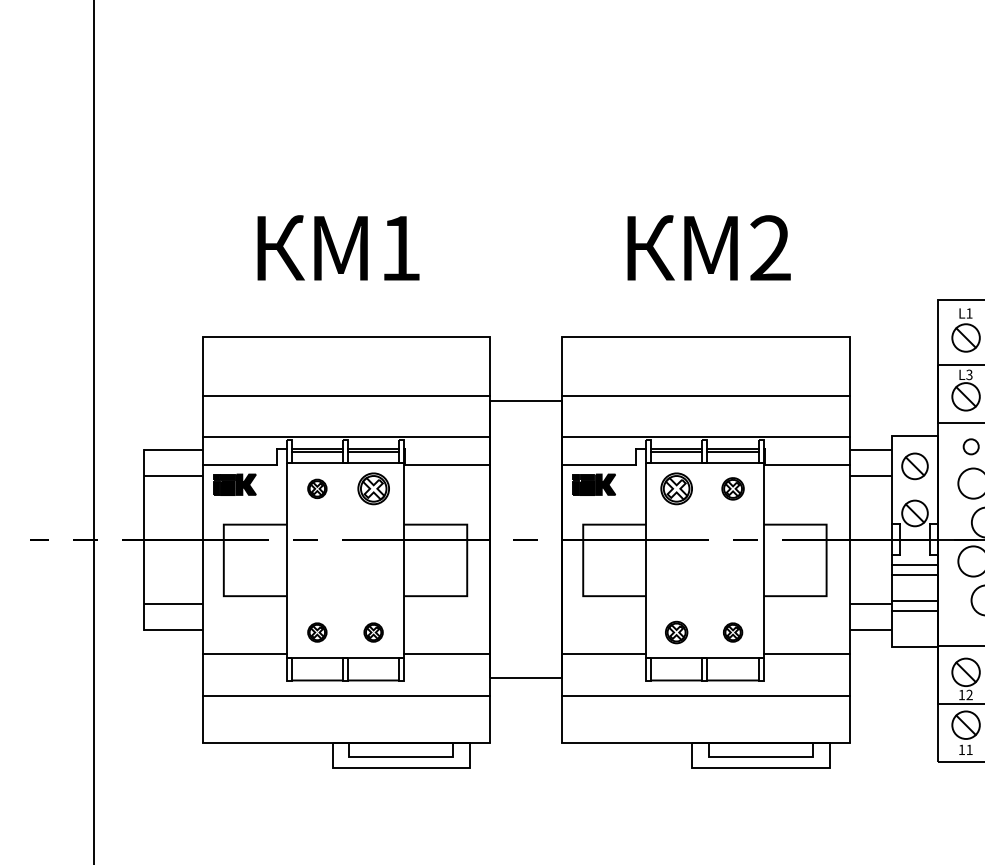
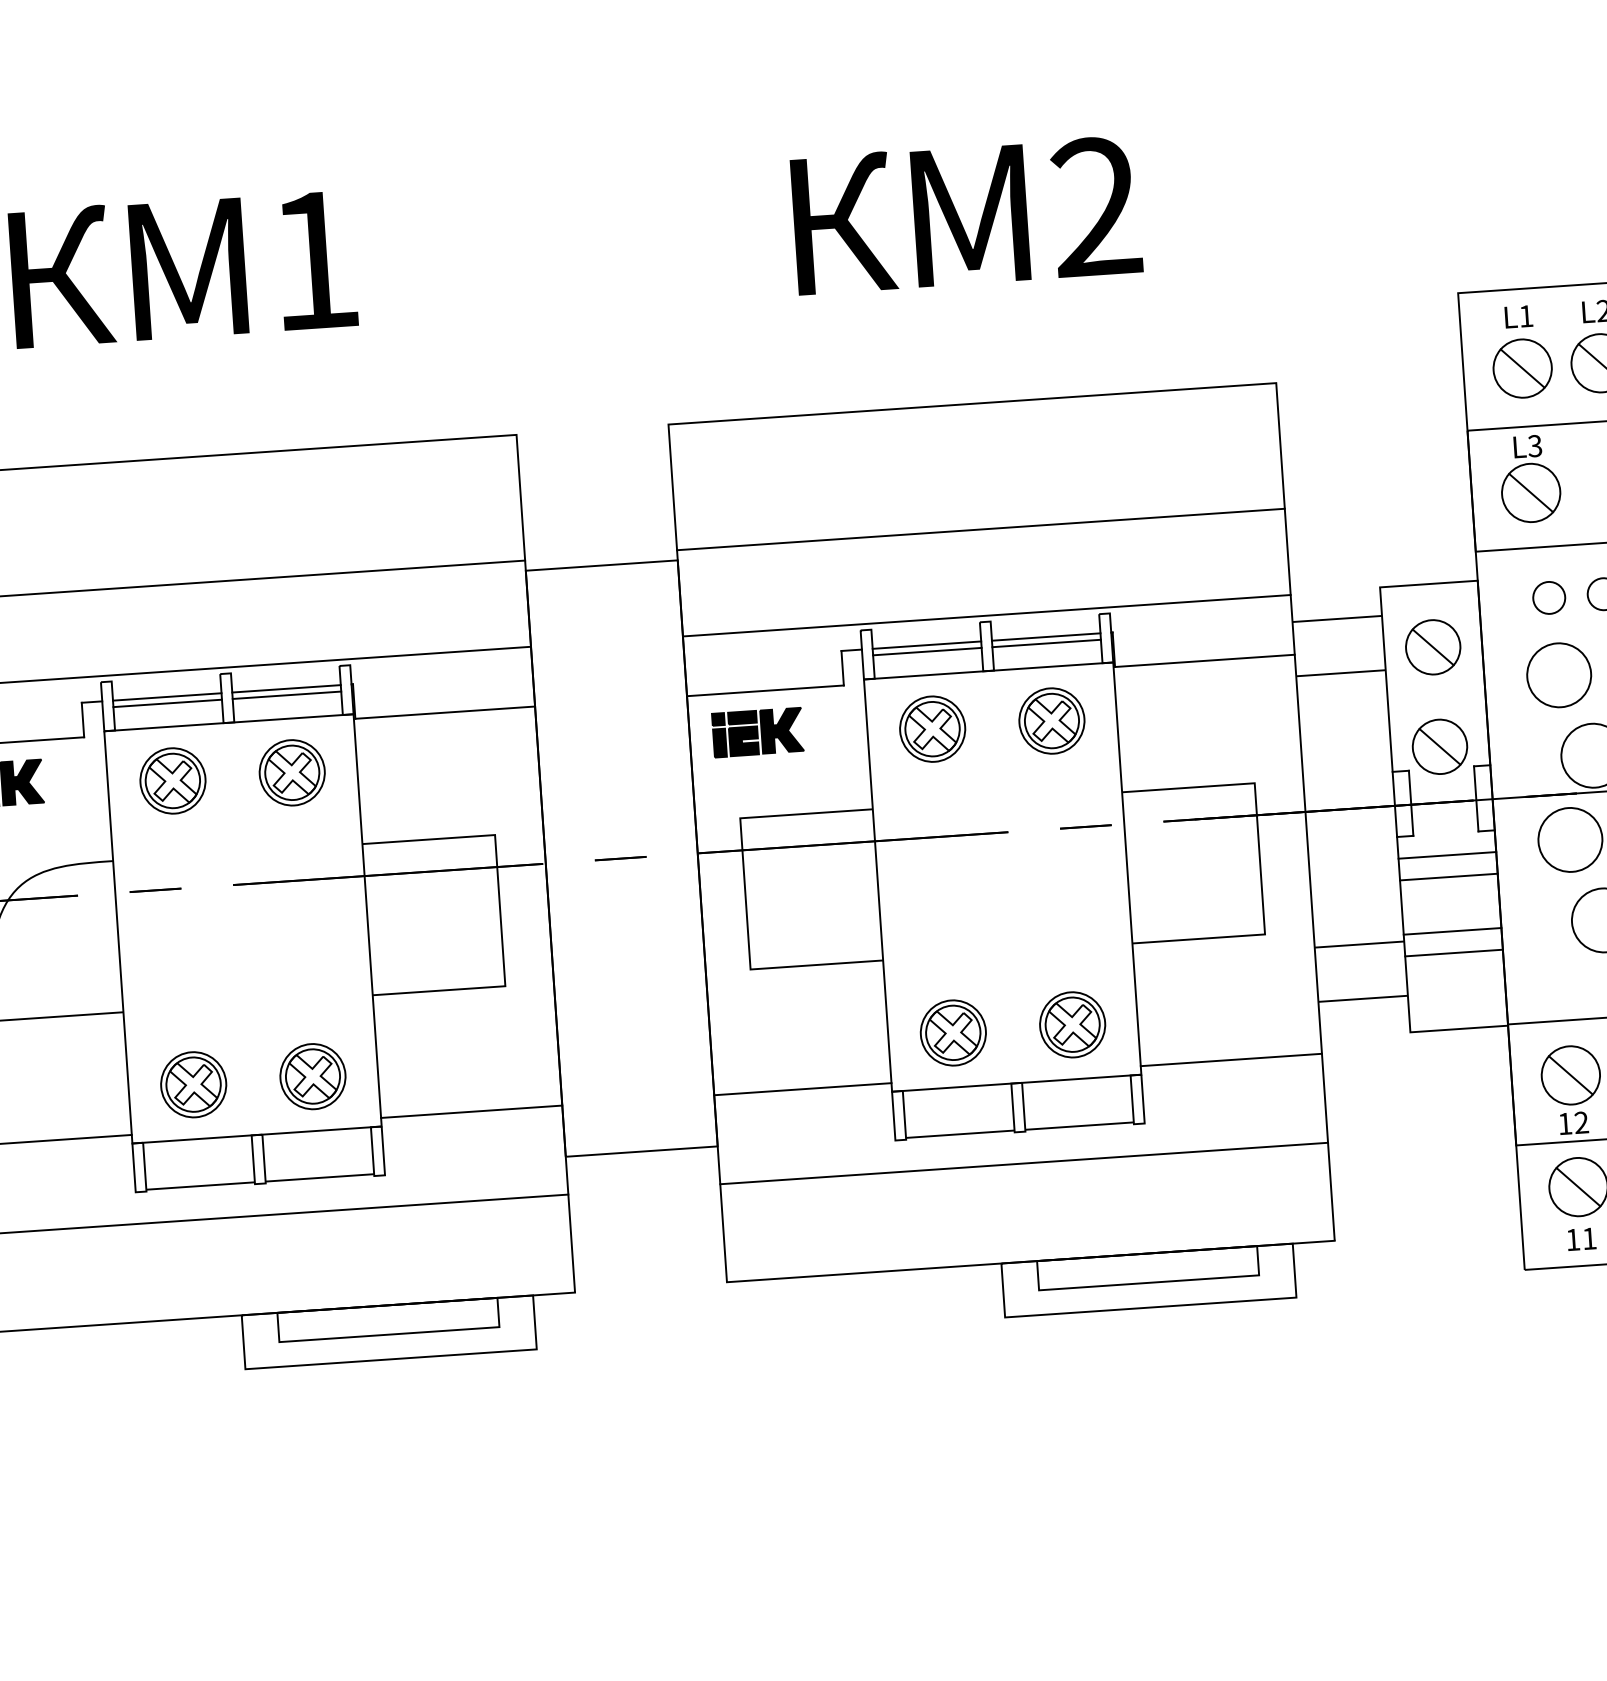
part: (317, 488) -> (173, 780), size x1.67
part: (732, 488) -> (1050, 720), size x1.43
part: (317, 632) -> (194, 1084), size x1.67
part: (373, 632) -> (312, 1076), size x1.67
part: (676, 632) -> (952, 1032), size x1.43
part: (732, 632) -> (1071, 1024), size x1.67

